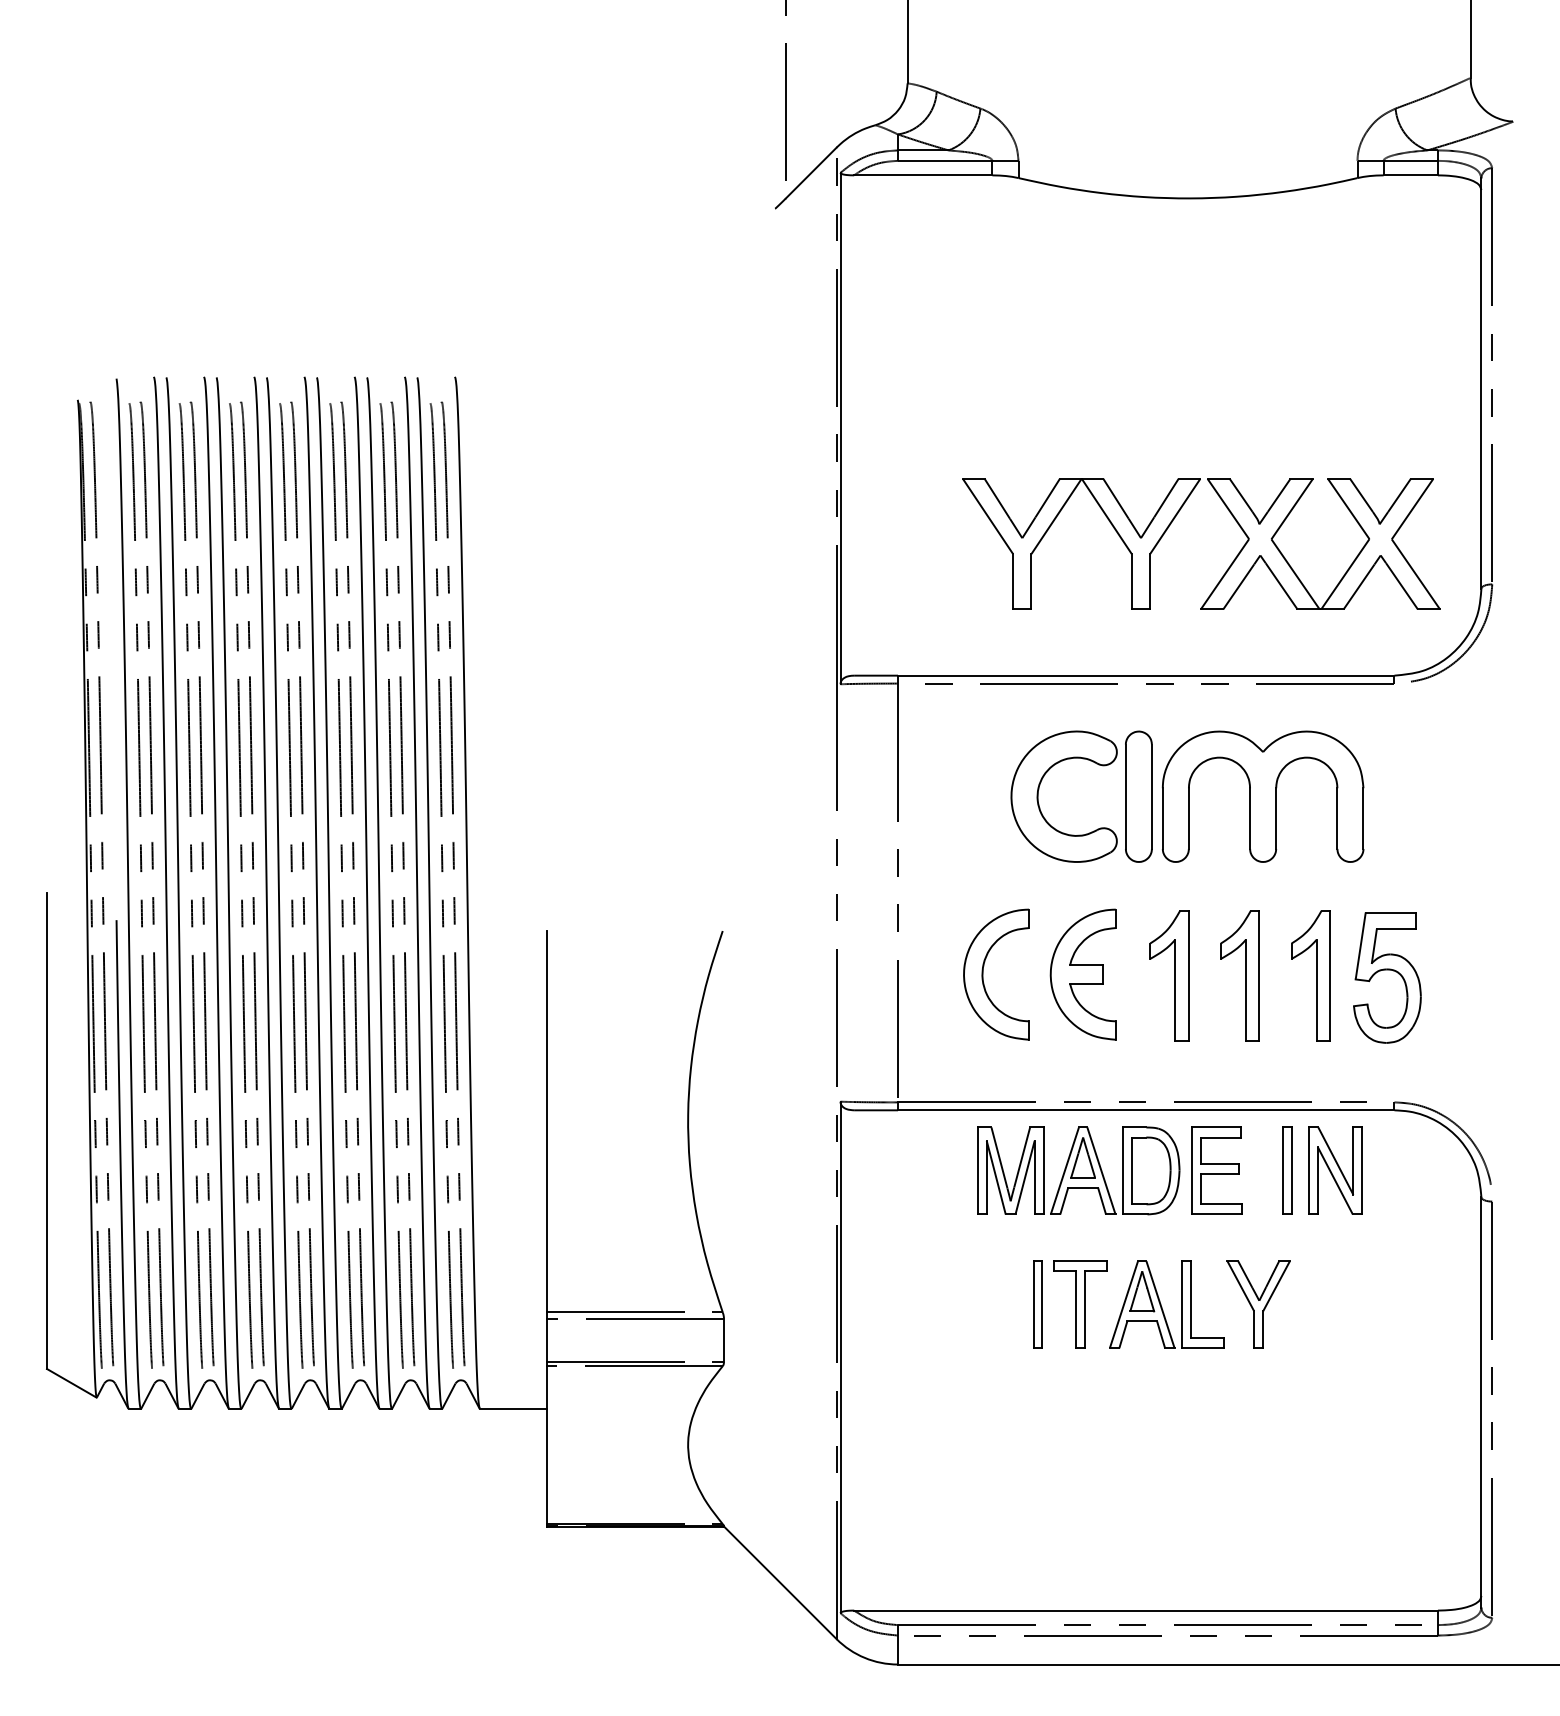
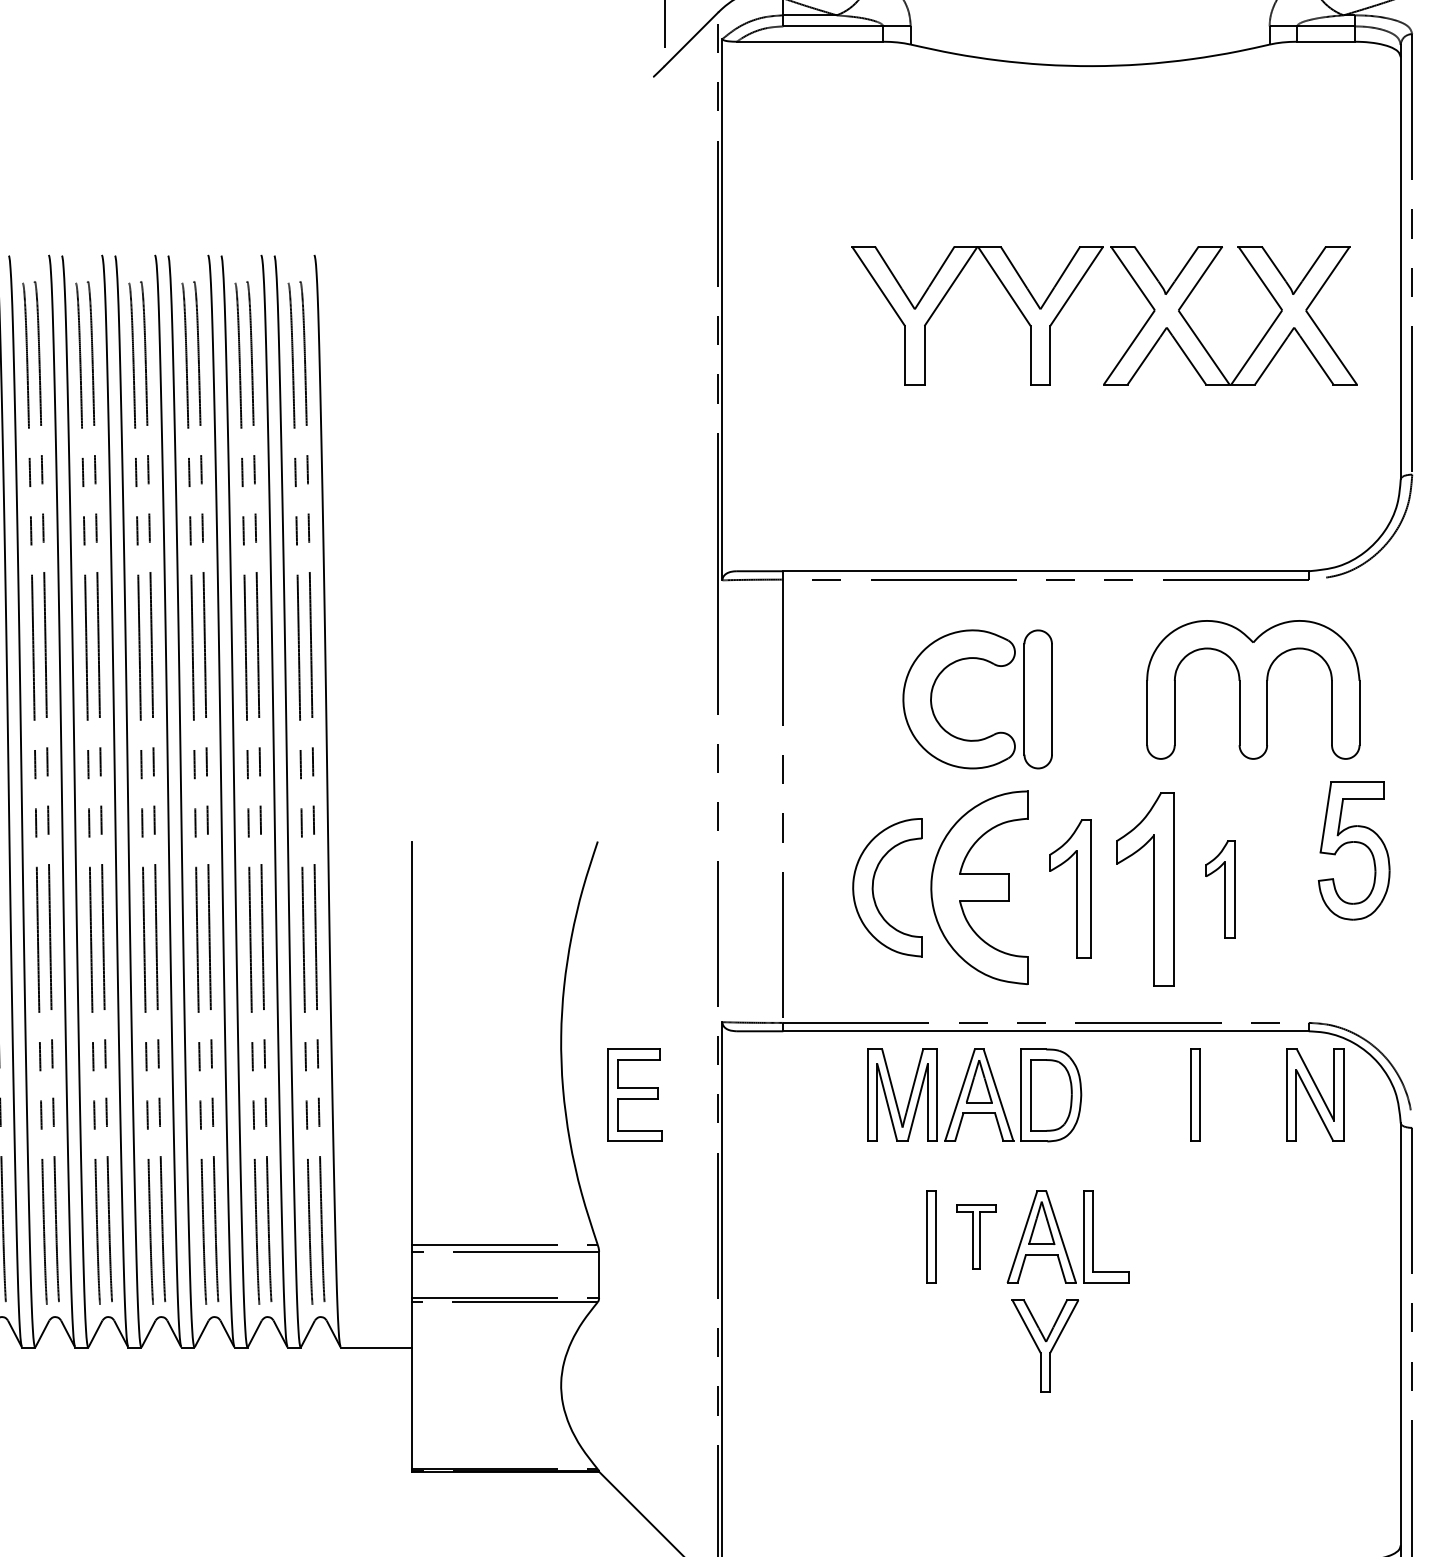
part: (1231, 562) -> (1136, 335), moved
part: (1262, 796) -> (1252, 689), moved
part: (1387, 970) -> (1354, 843), moved
part: (1082, 974) -> (978, 887), size x1.4
part: (1239, 975) -> (1144, 888), size x1.4
part: (1310, 975) -> (1219, 888), size x0.7
part: (1216, 1170) -> (634, 1094), moved
part: (1335, 1170) -> (1315, 1094), moved
part: (1080, 1304) -> (976, 1236), size x0.7
part: (1258, 1304) -> (1045, 1345), moved

